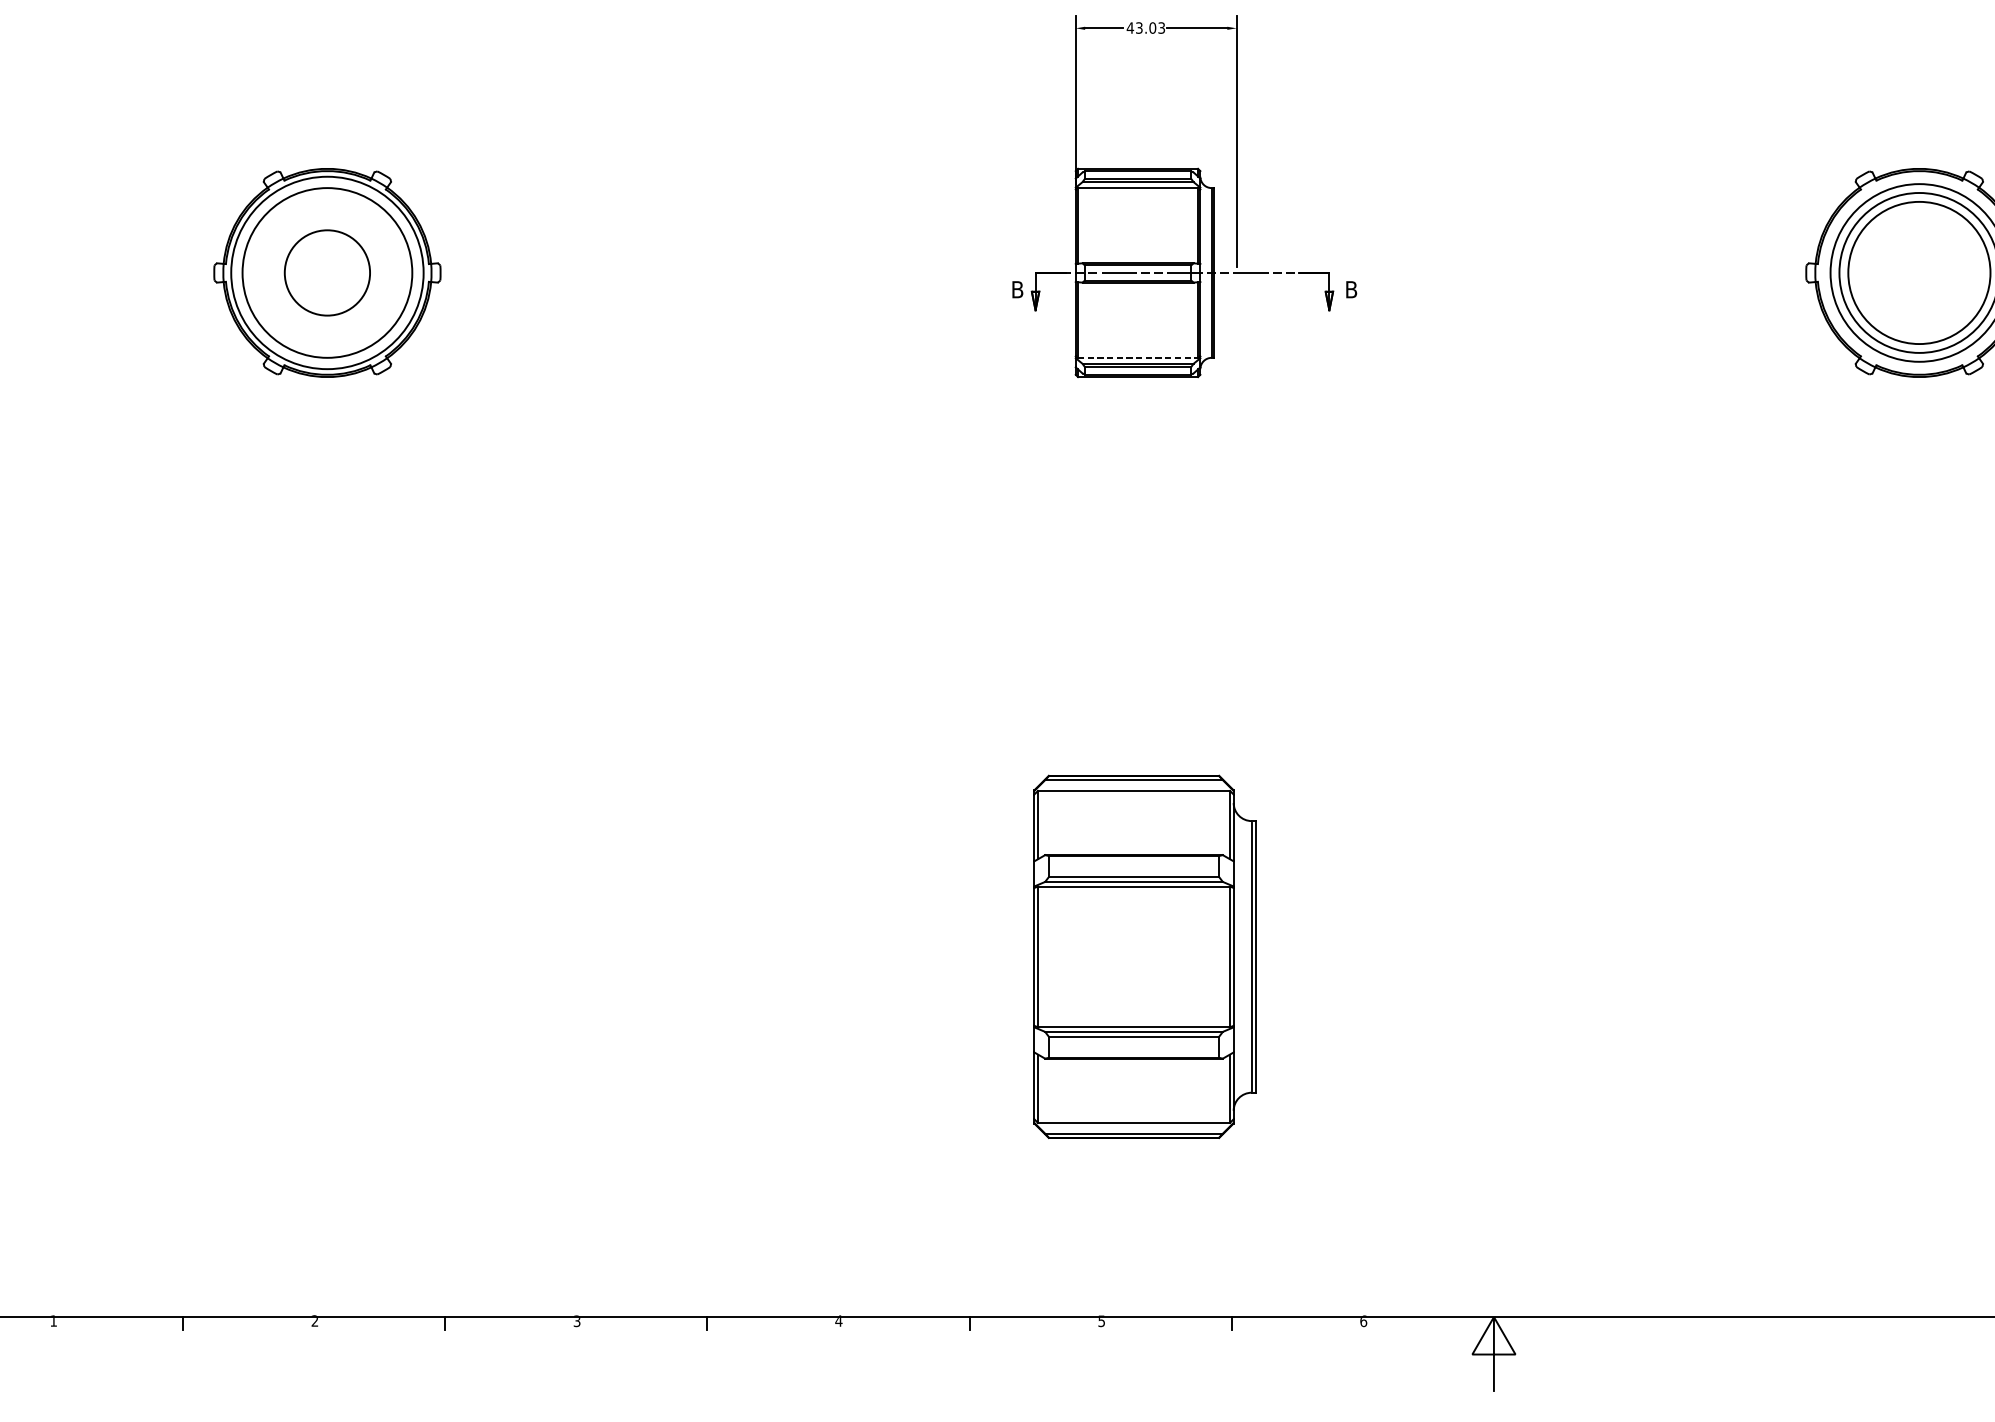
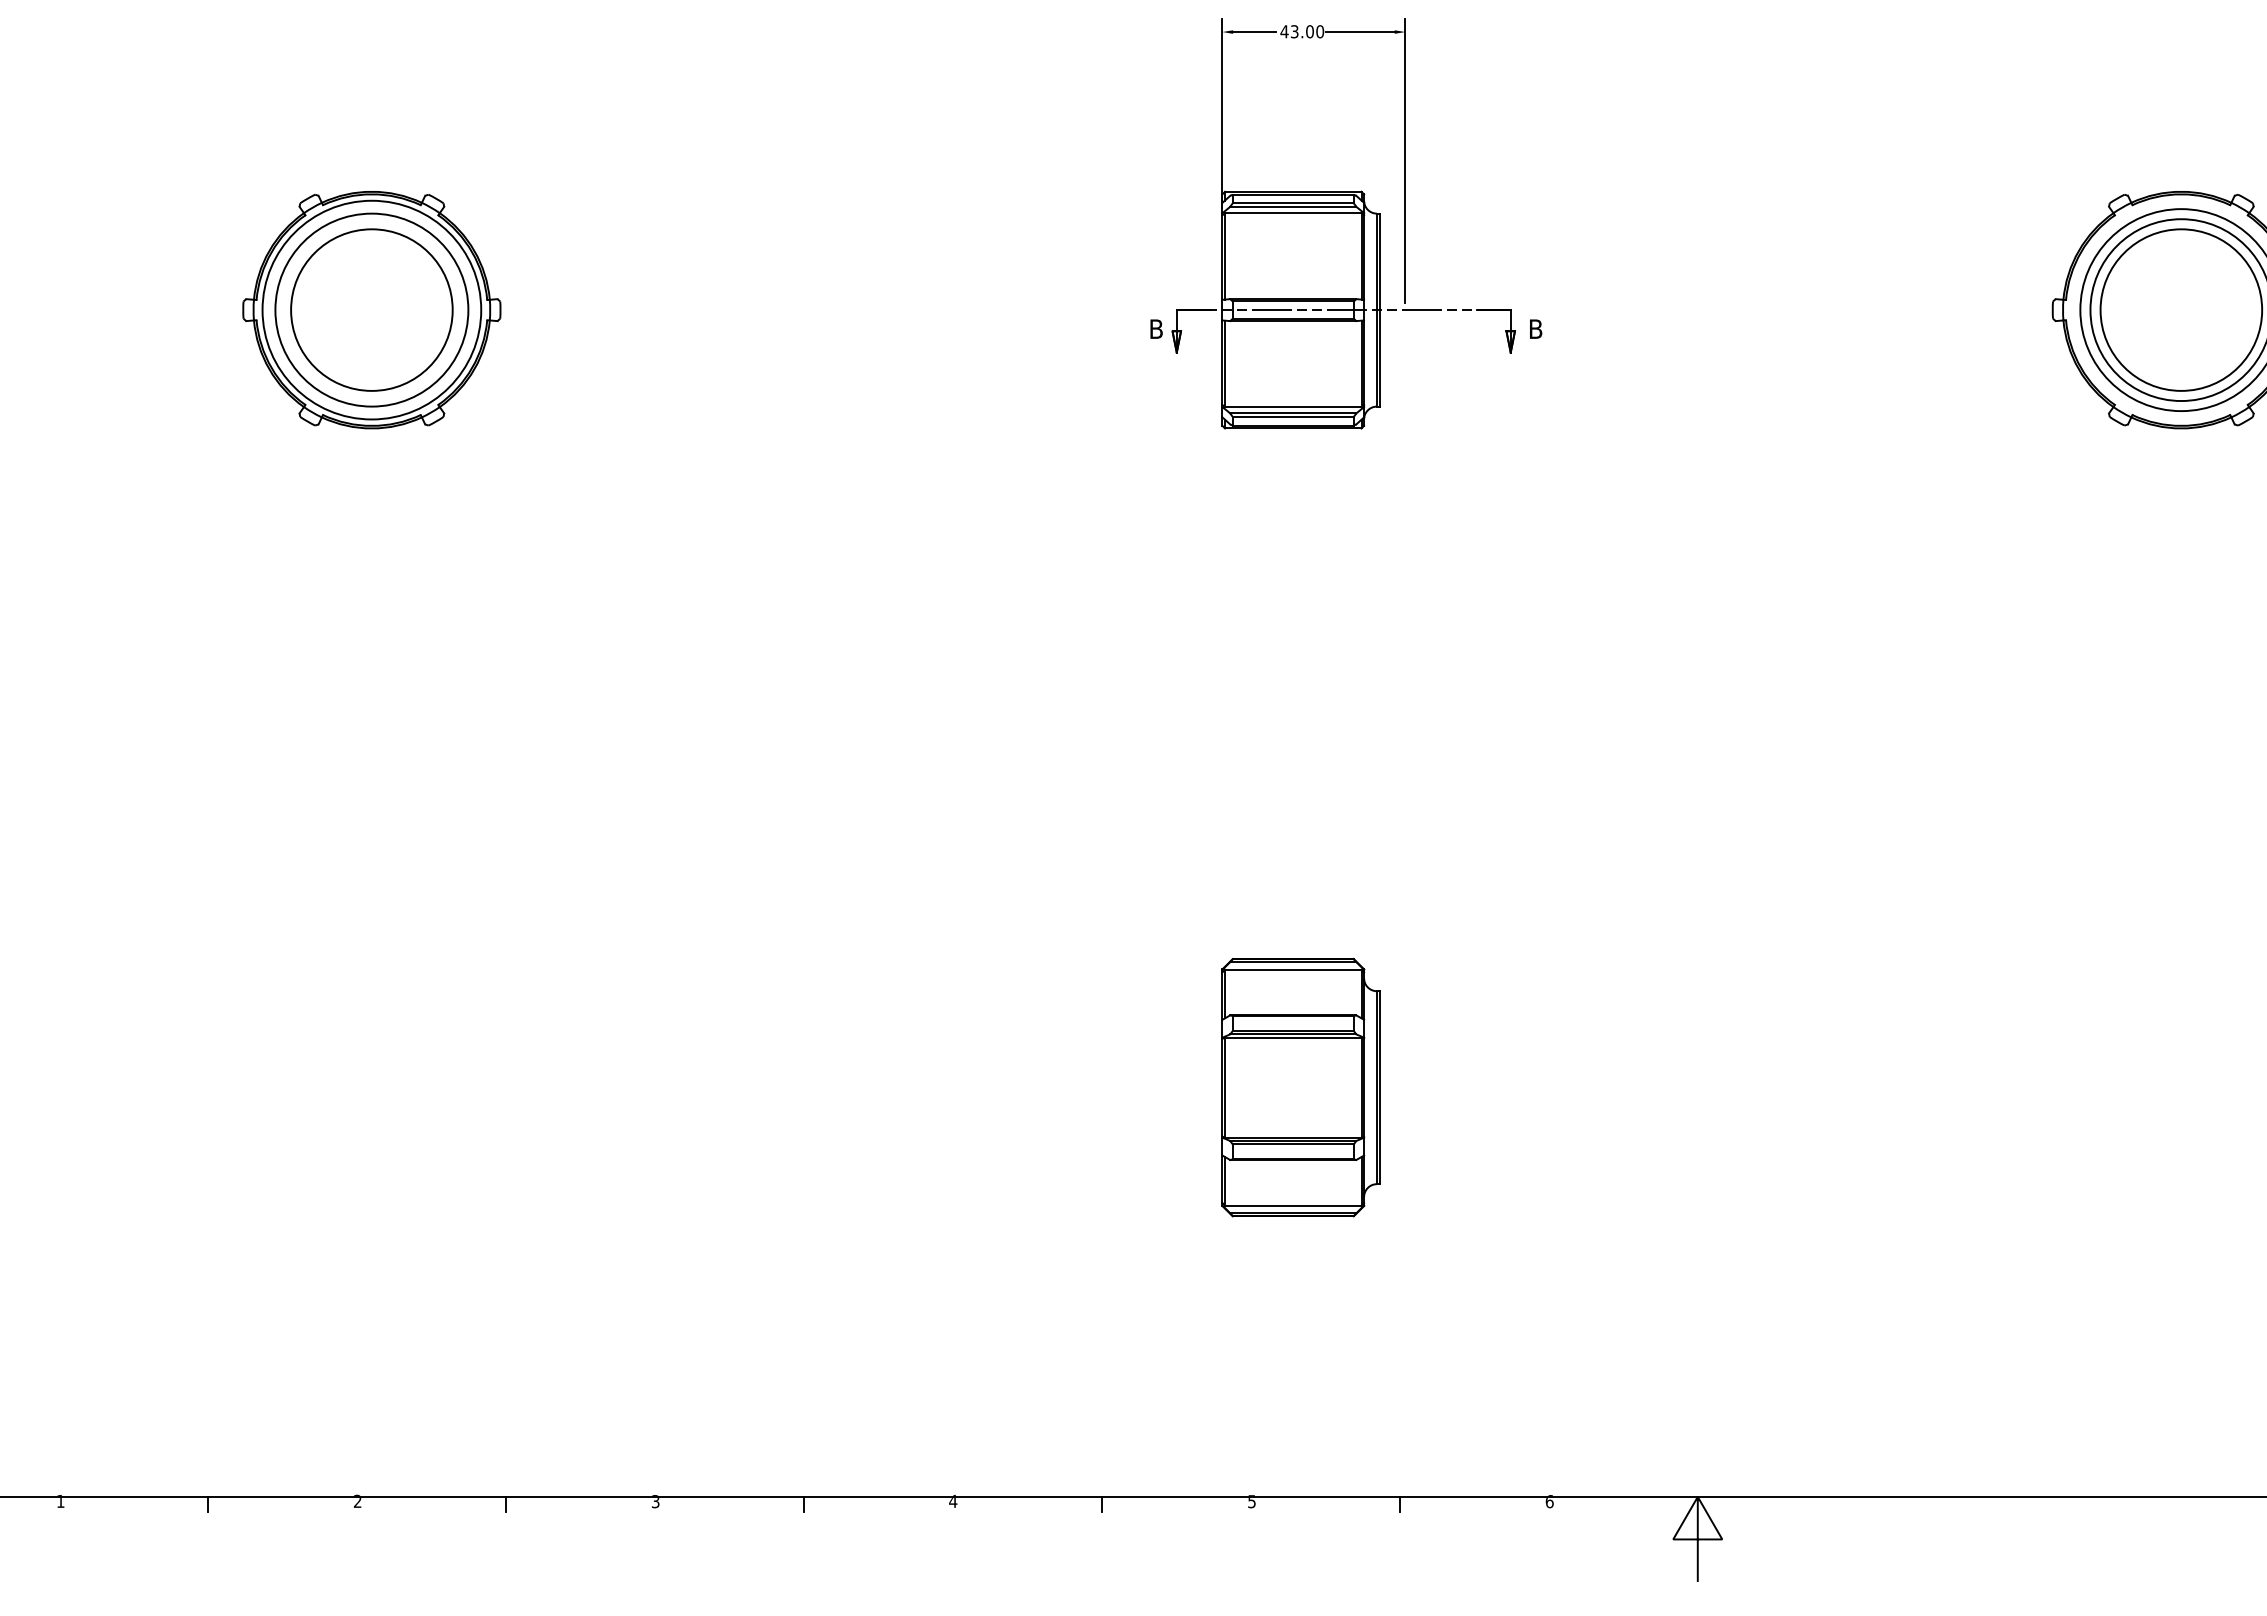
text: (1162, 27) -> (1320, 31), 43.03 -> 43.00
circle: (327, 272) -> (371, 309), size x1.67
line: (1138, 358) -> (1293, 407), dashed -> solid
part: (1144, 956) -> (1300, 1087), size x0.62

